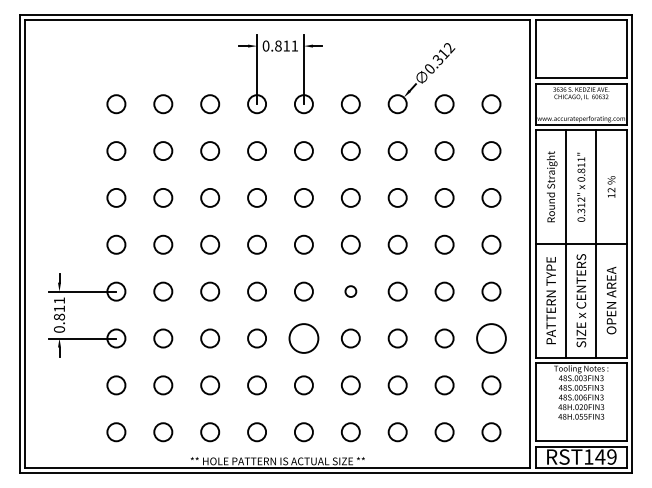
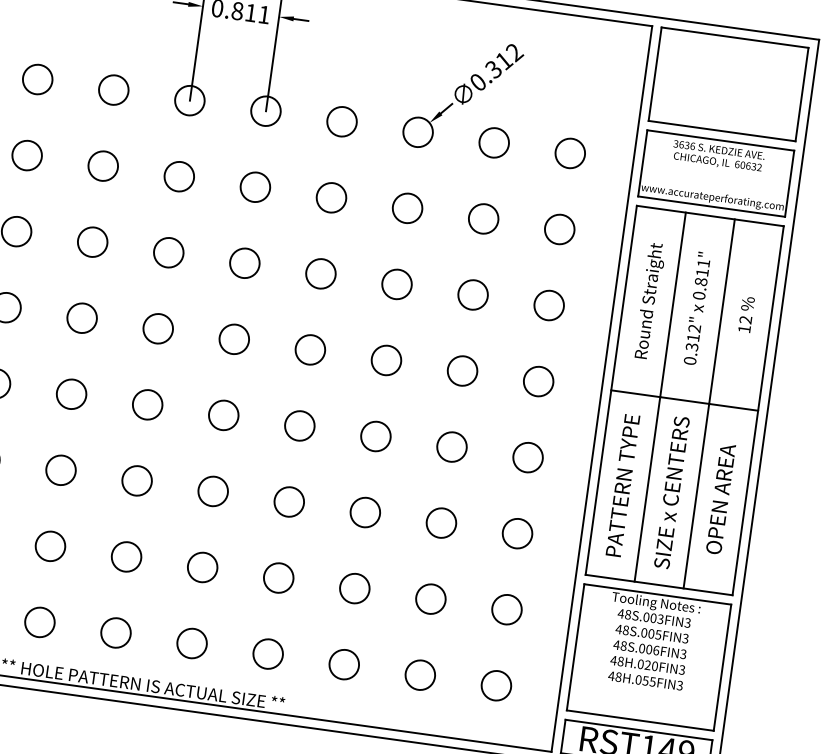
circle: (350, 291) -> (299, 425), size x1.67
circle: (303, 338) -> (212, 491), size x0.62
circle: (491, 338) -> (517, 533), size x0.62

